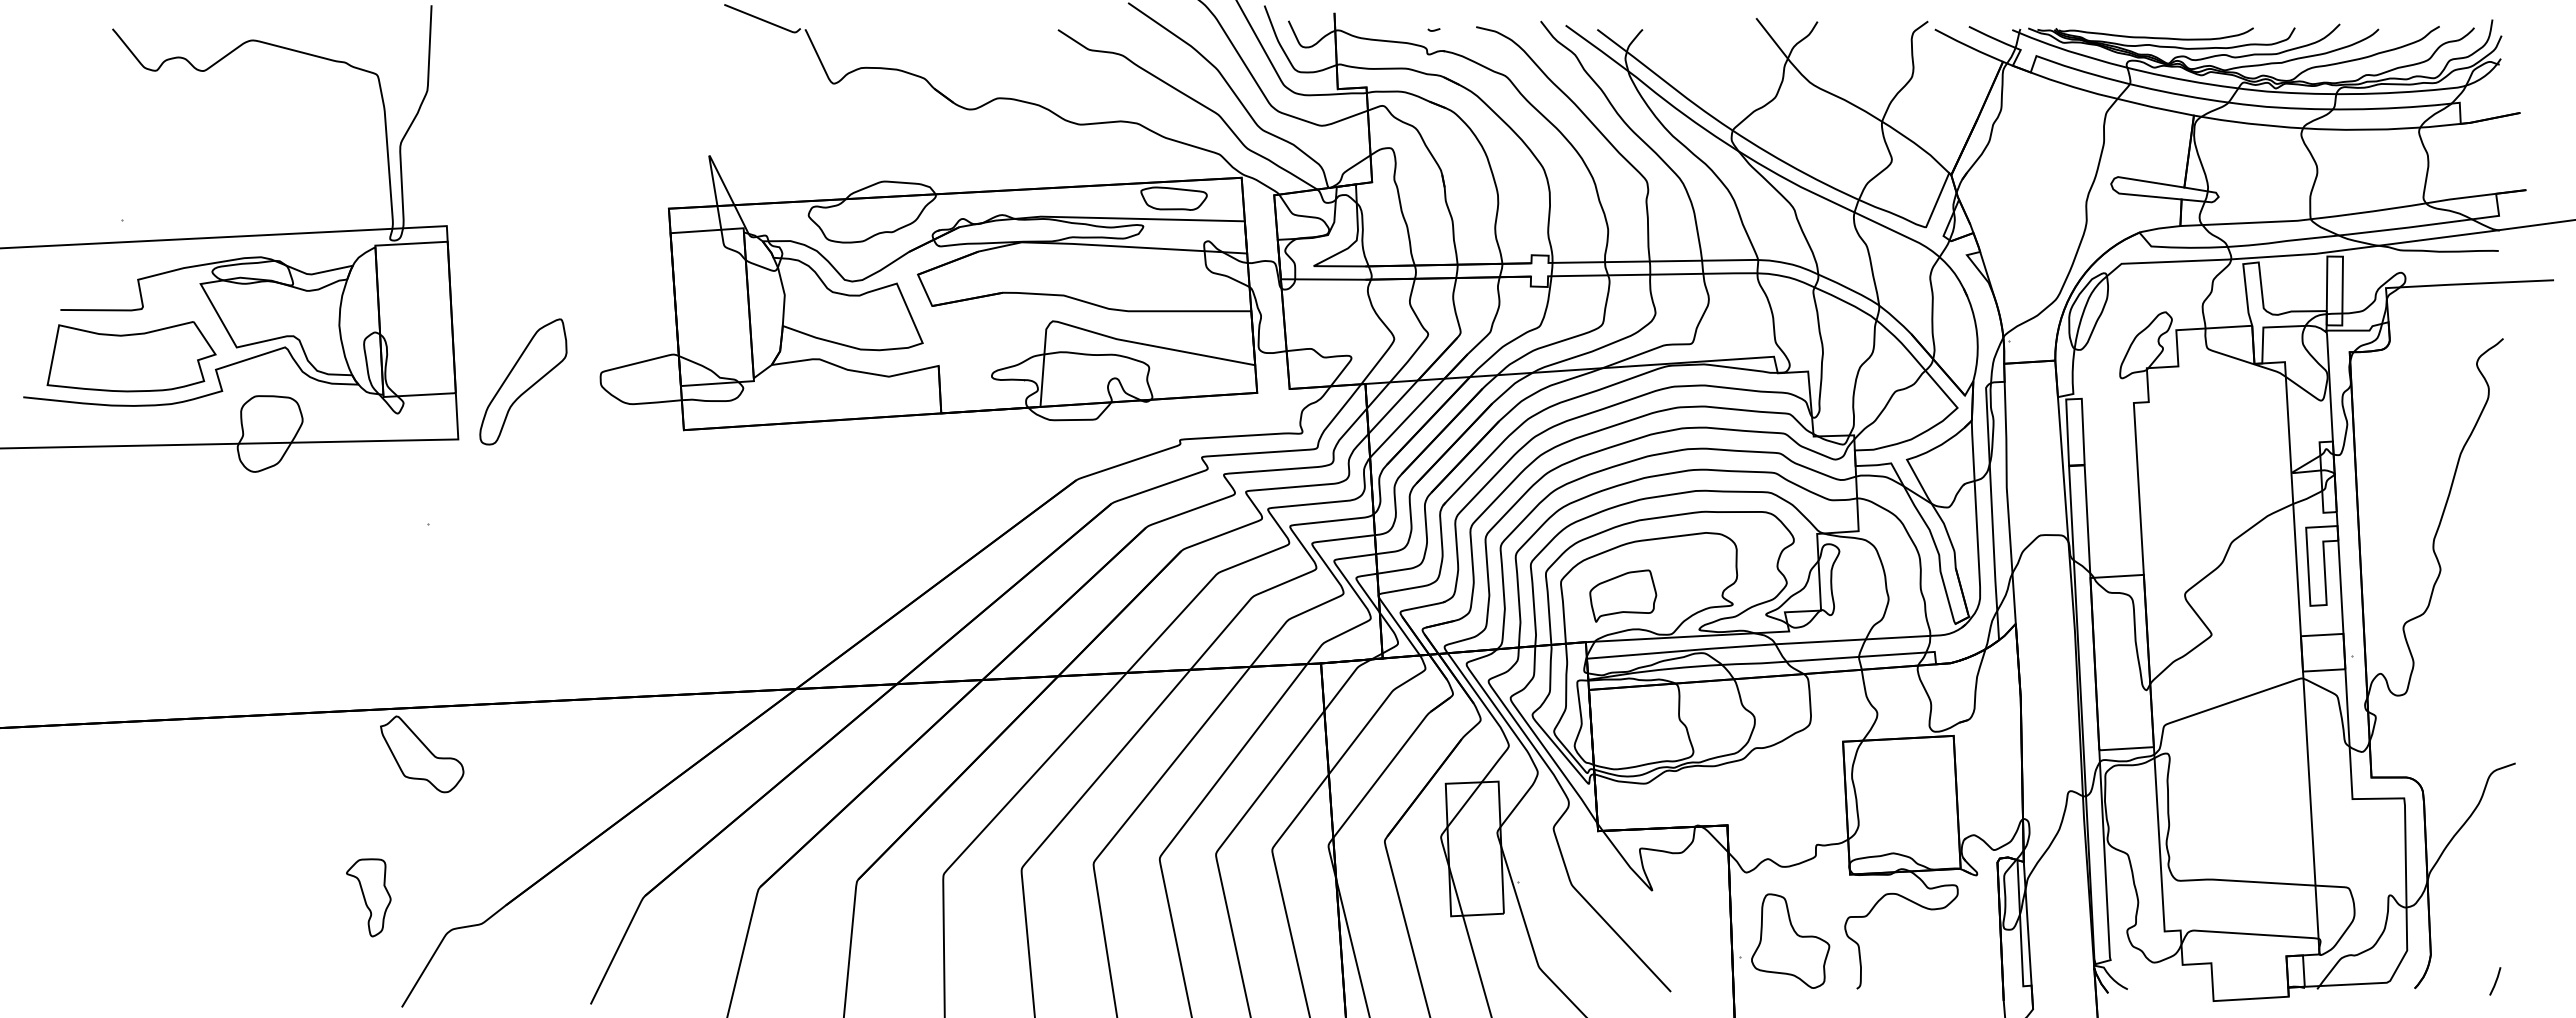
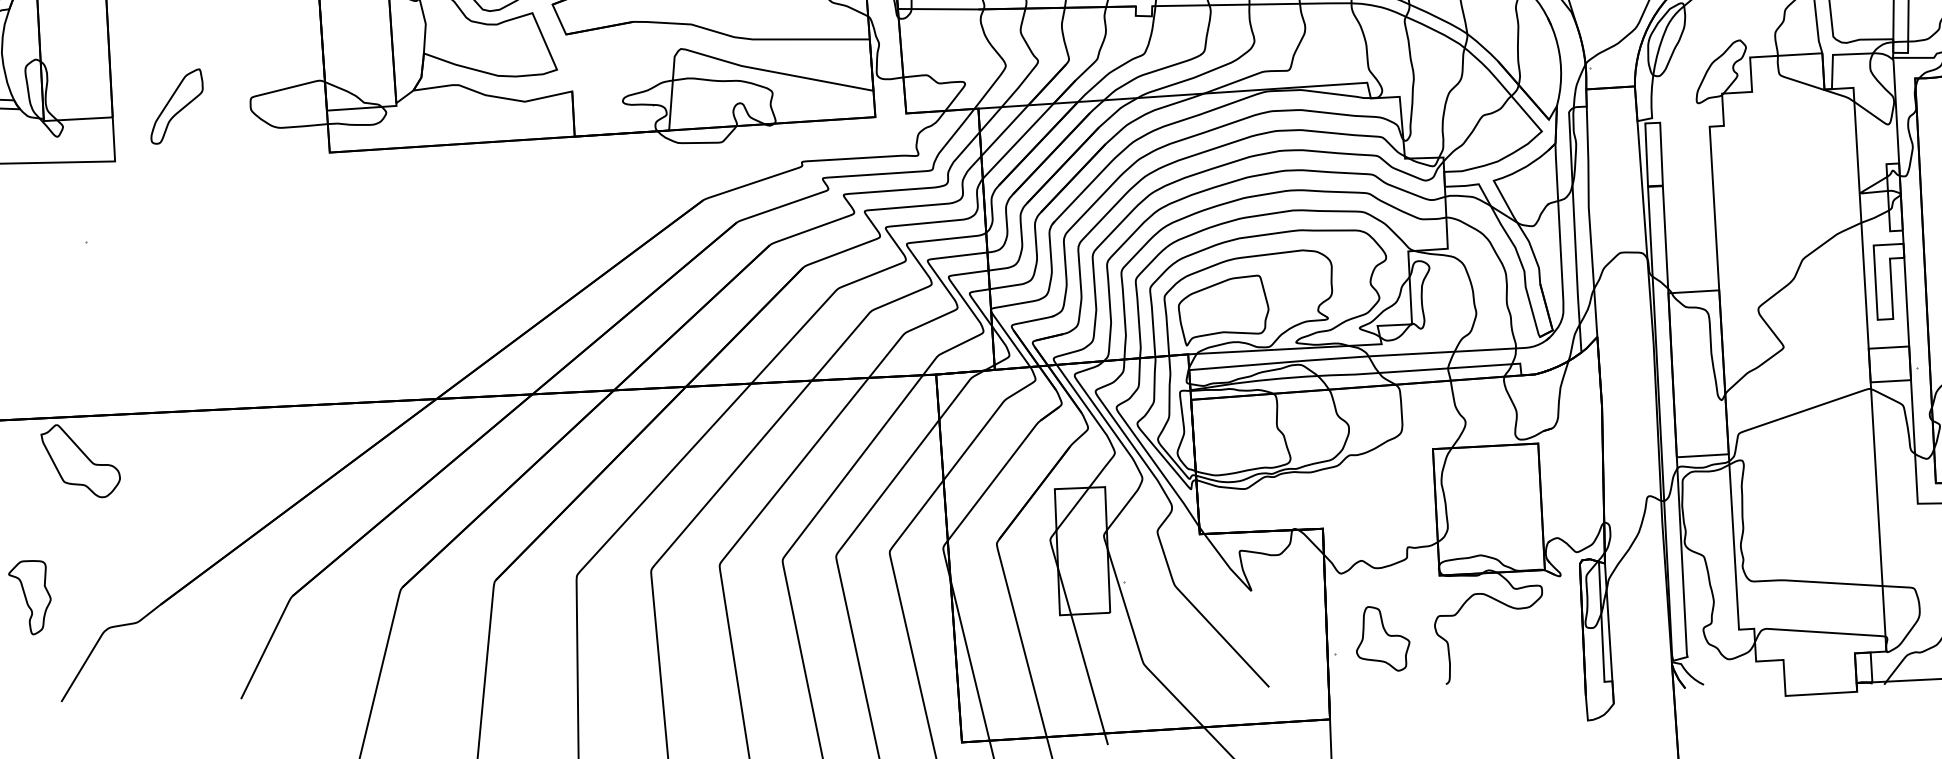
part: (523, 381) -> (177, 106), size x0.62
part: (1623, 595) -> (1223, 309), size x1.43
part: (1790, 940) -> (1382, 638), size x0.71

